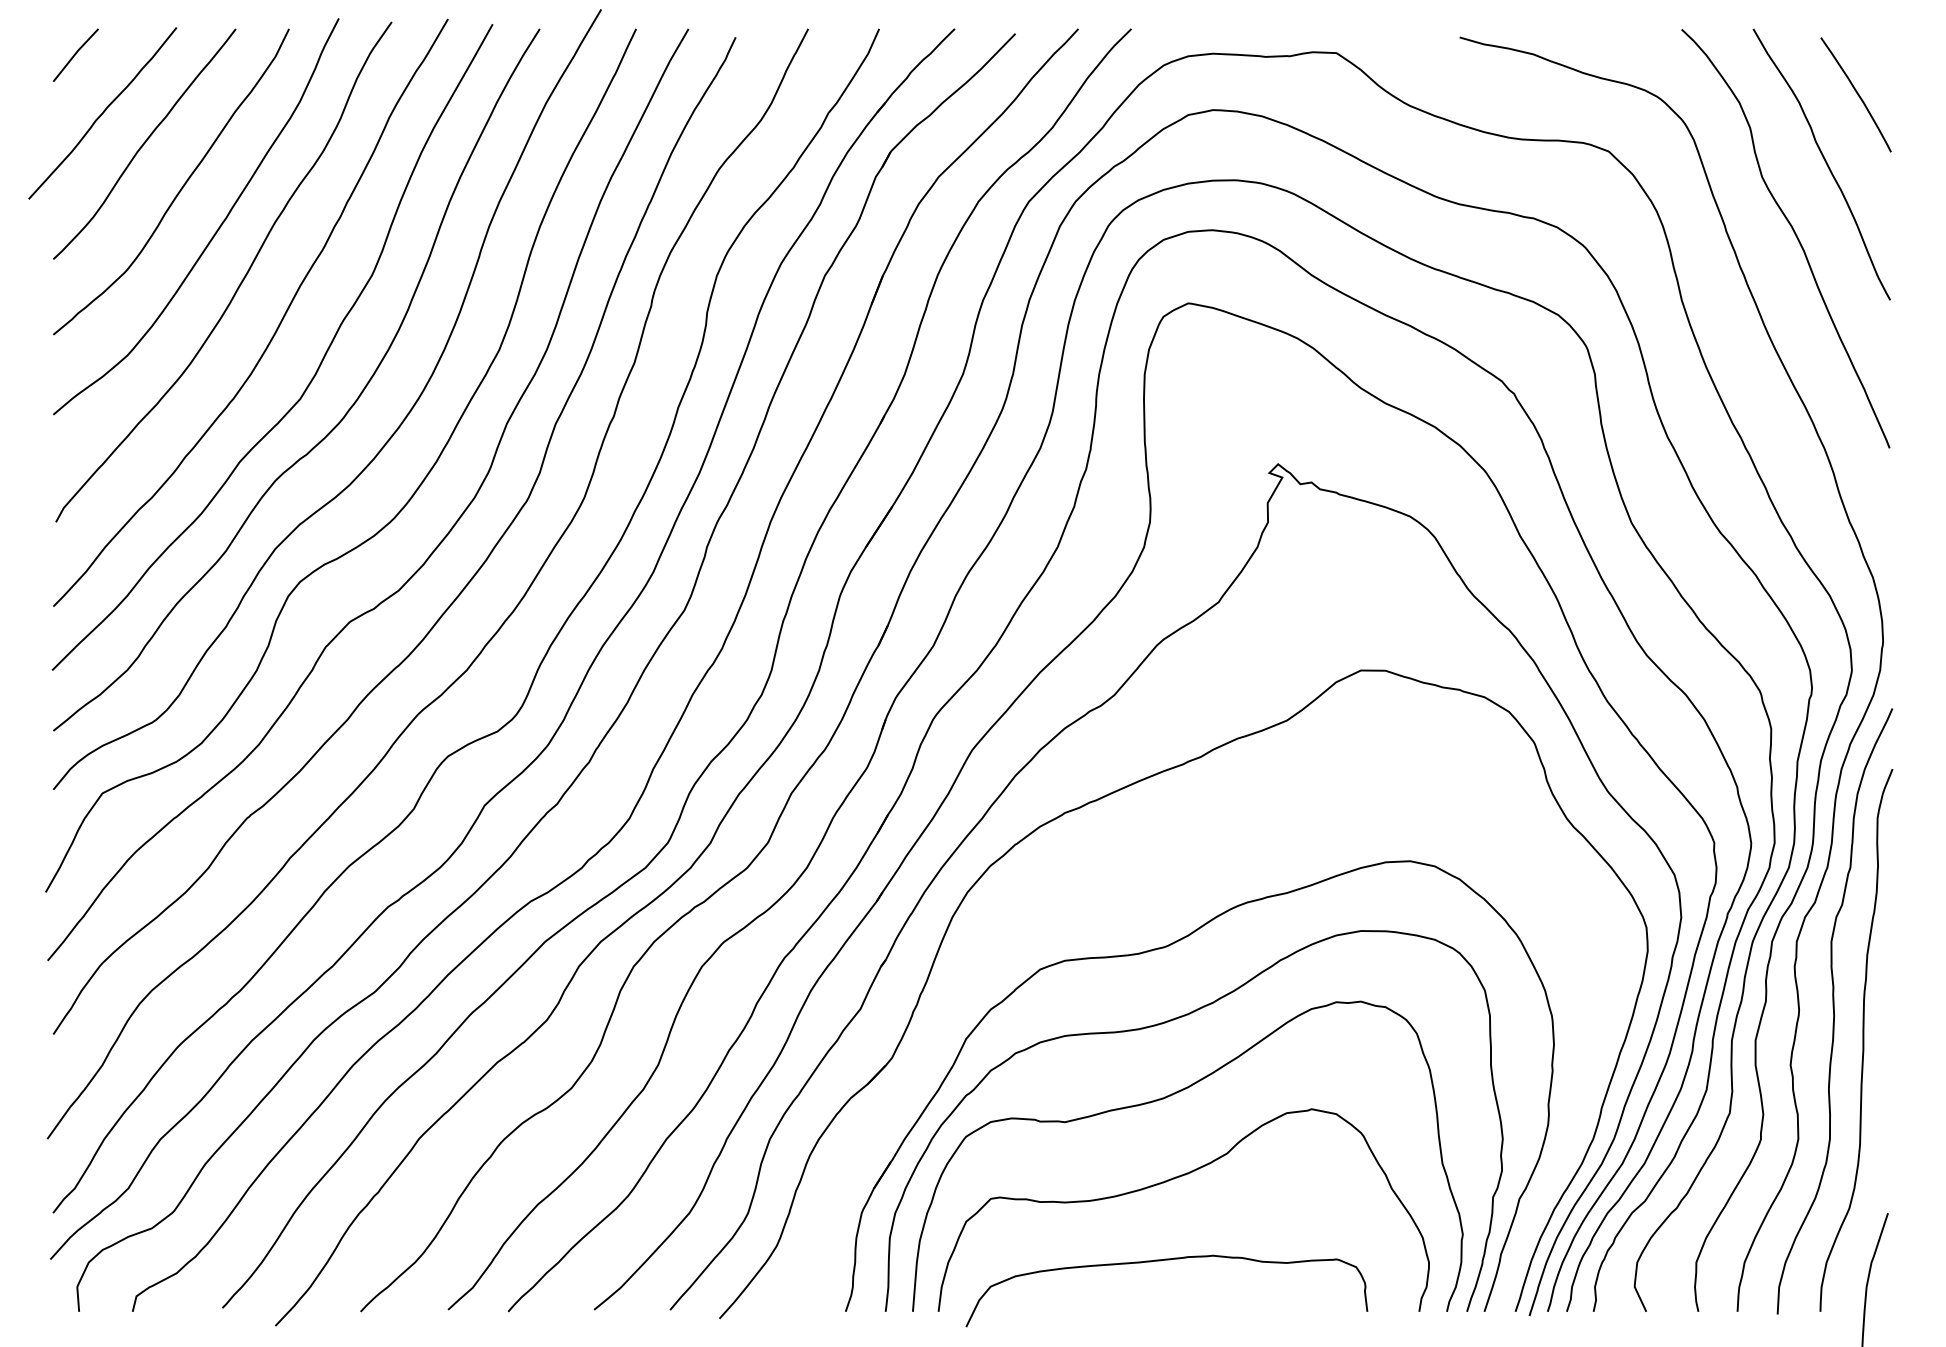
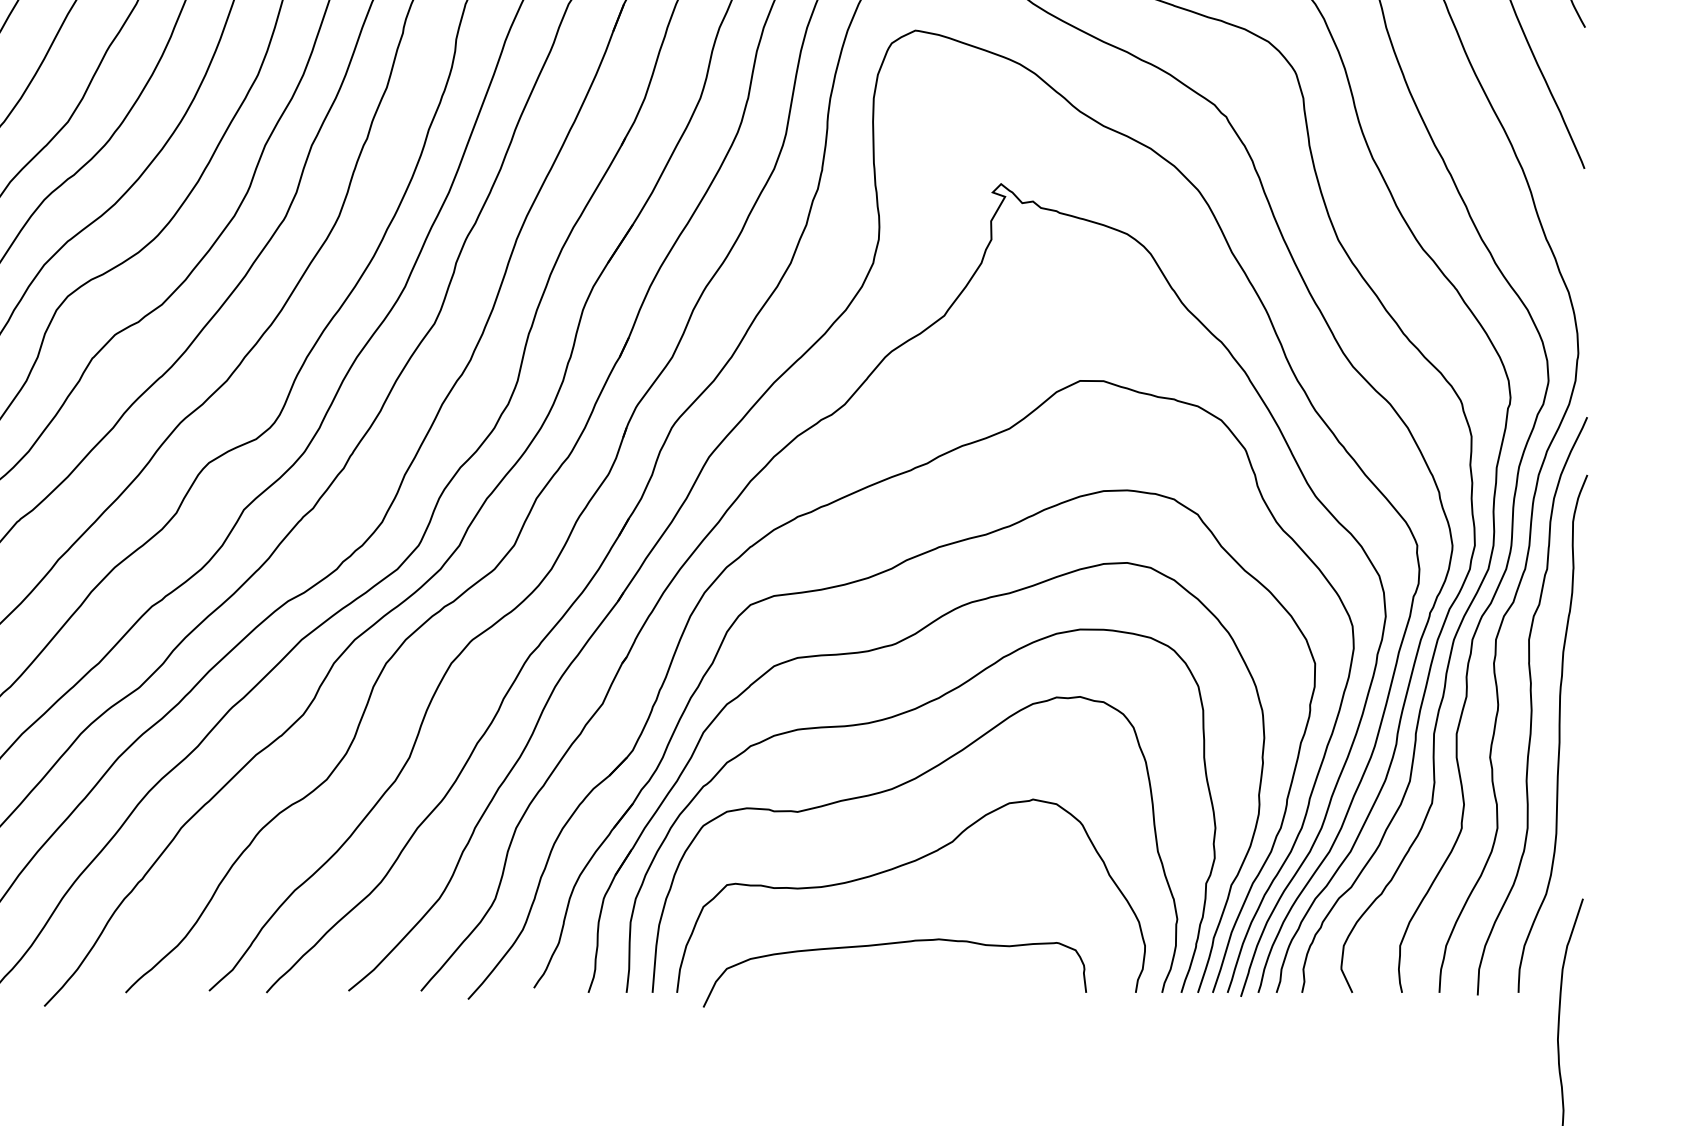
part: (1138, 878) -> (867, 579), added

